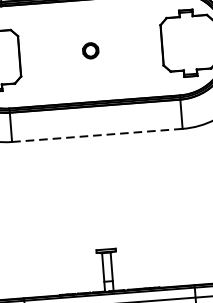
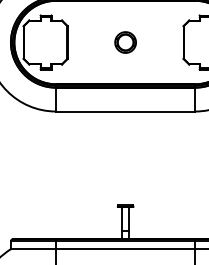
part: (90, 50) -> (125, 42), size x1.67
line: (97, 135) -> (125, 111), dashed -> solid

